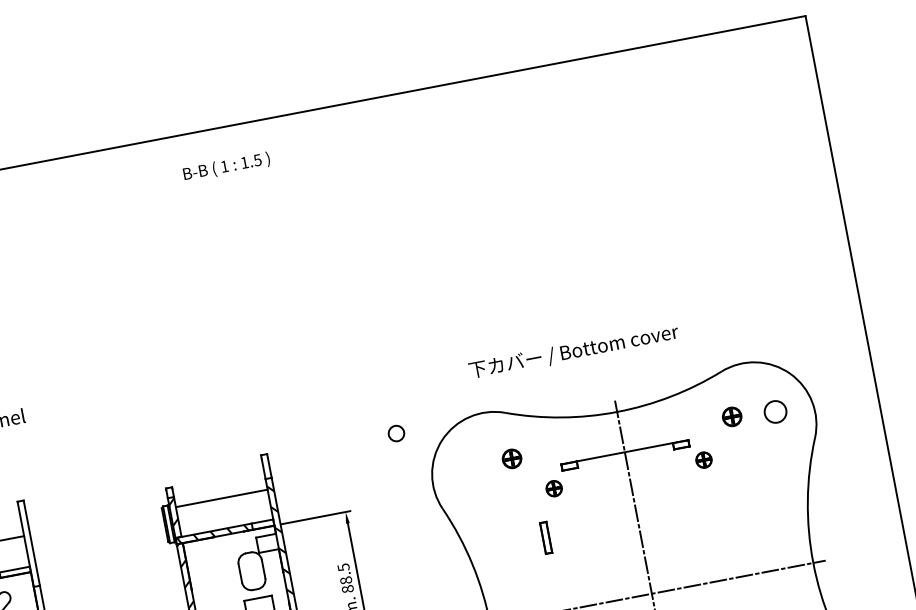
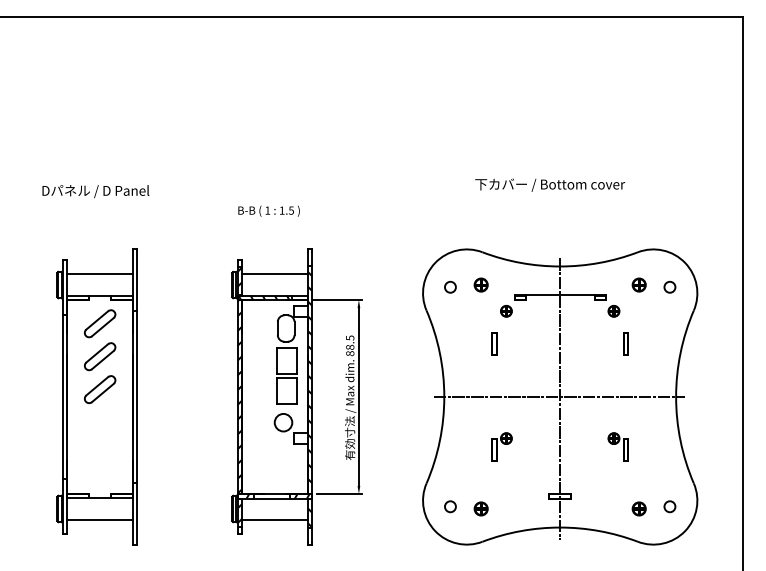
text: (225, 166) -> (268, 210), moved
text: (574, 350) -> (550, 184), moved
circle: (774, 410) -> (669, 286), size x0.71
circle: (396, 432) -> (450, 286), moved
part: (728, 501) -> (625, 343), added

